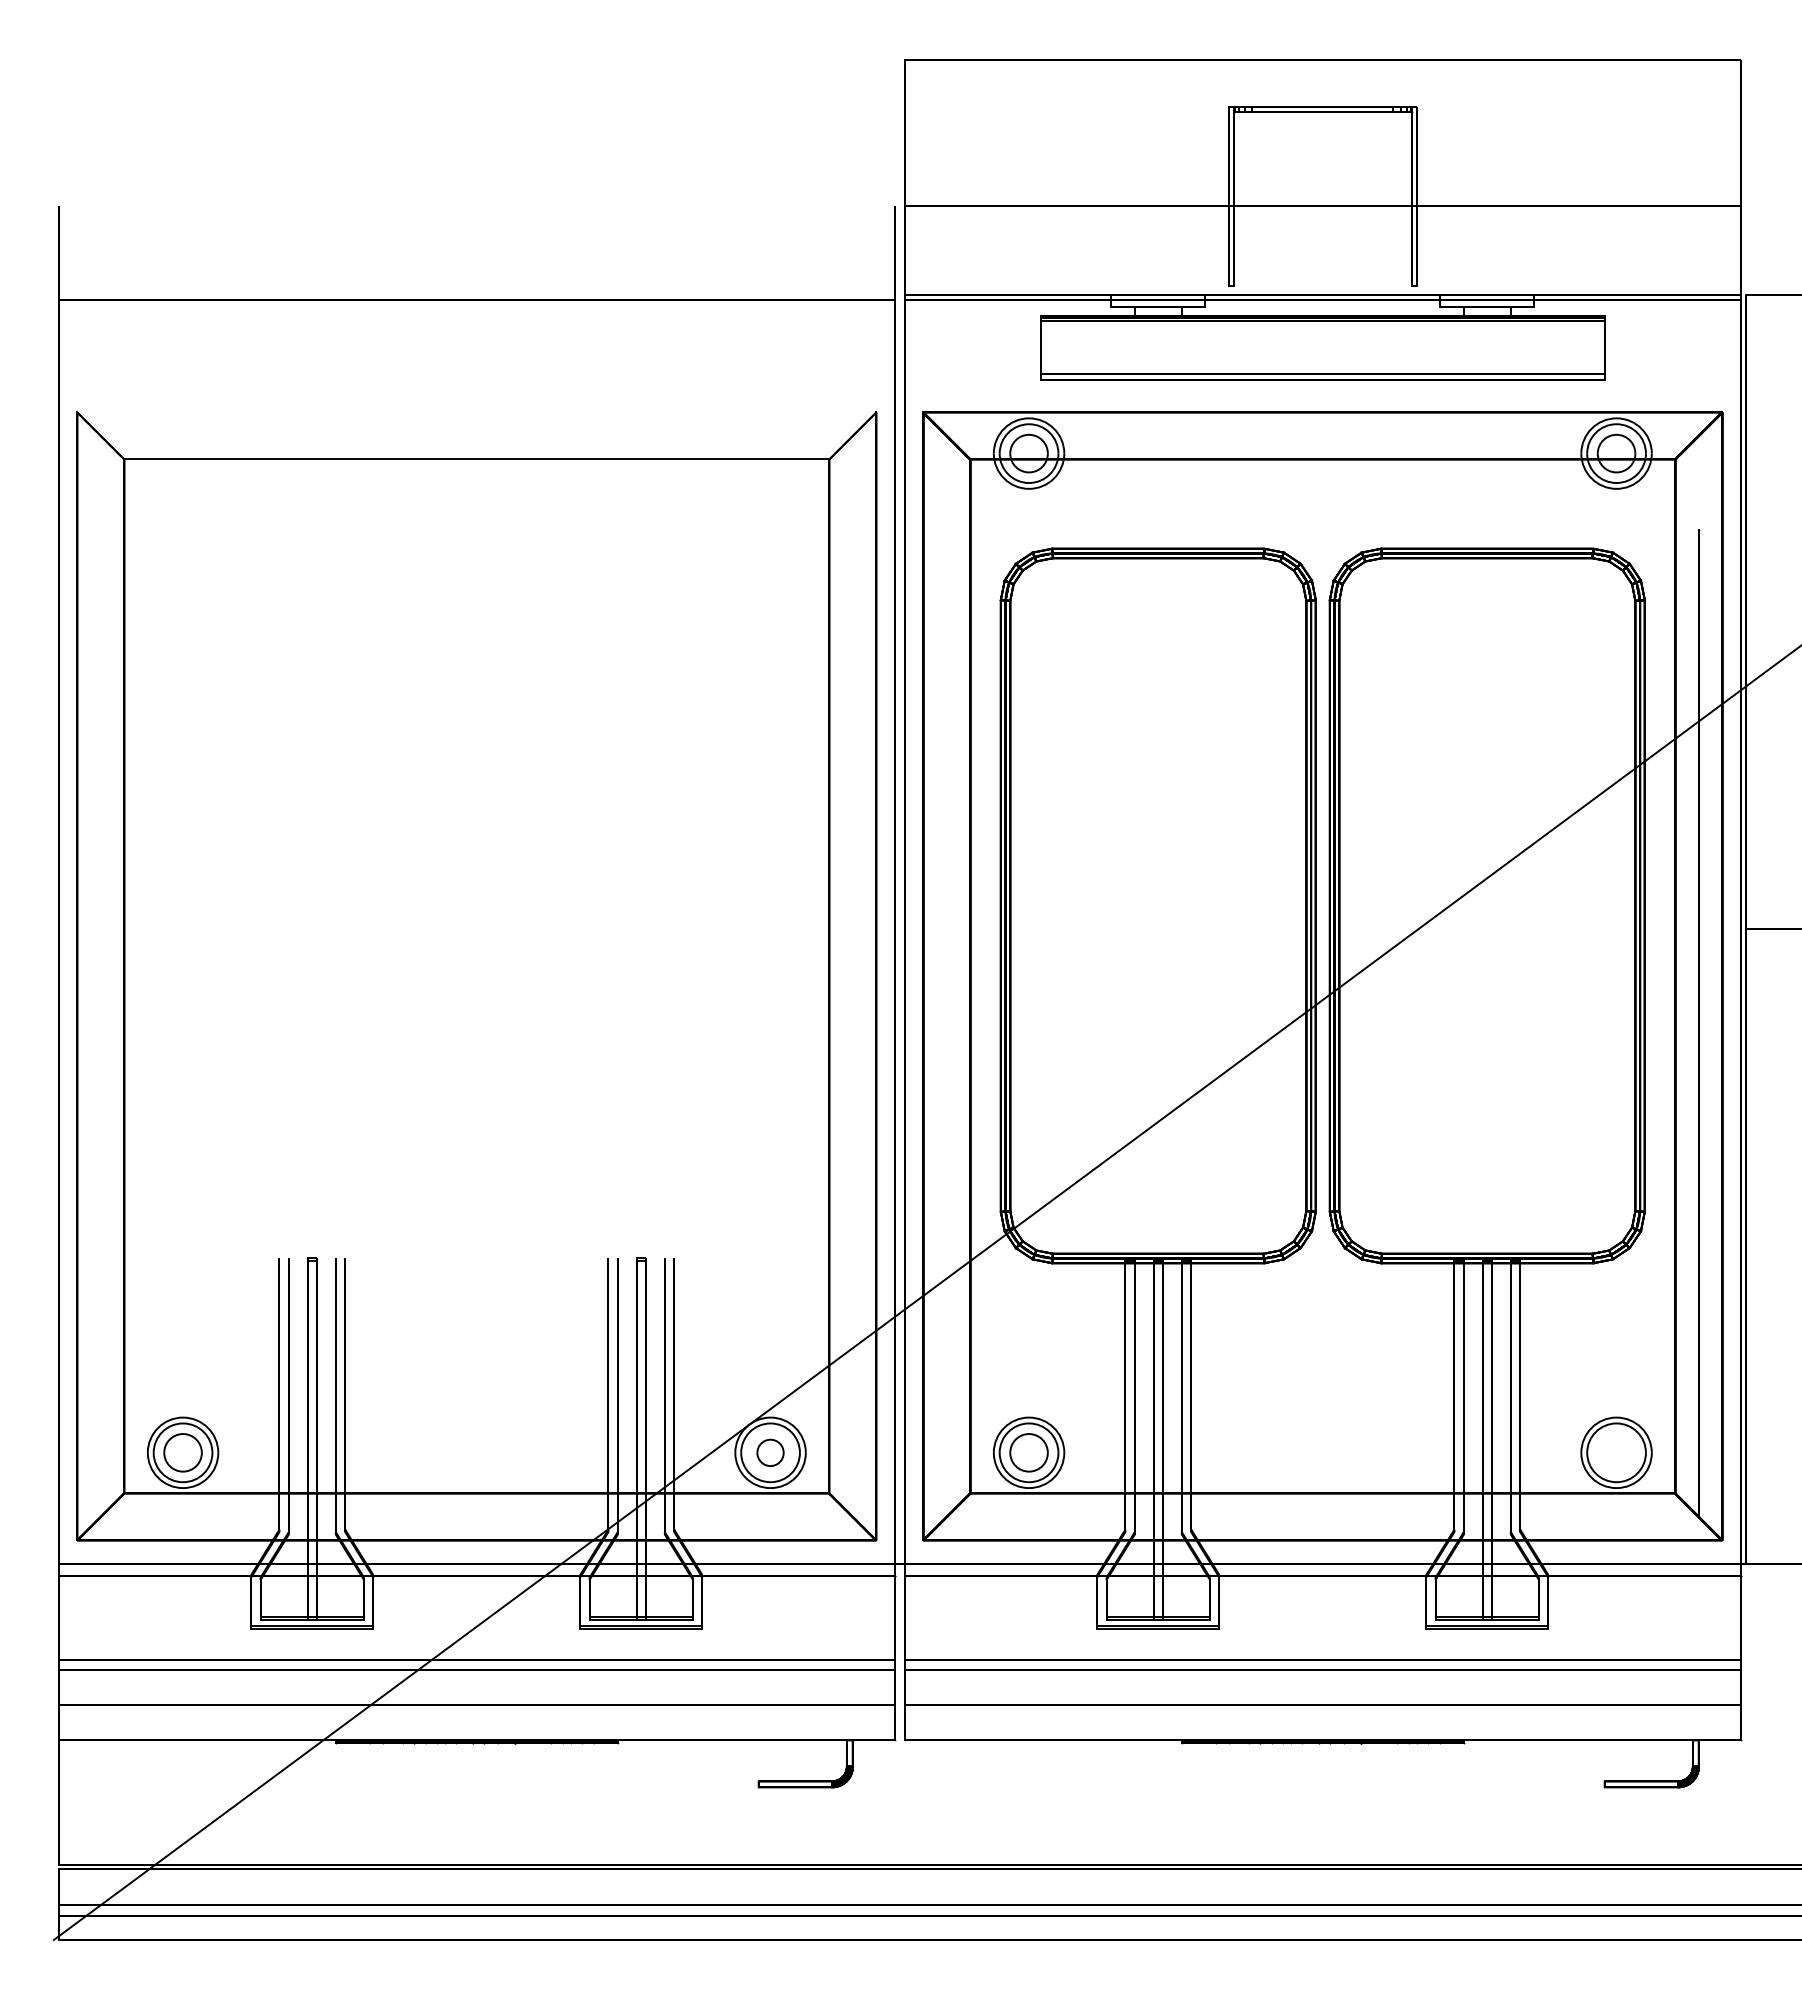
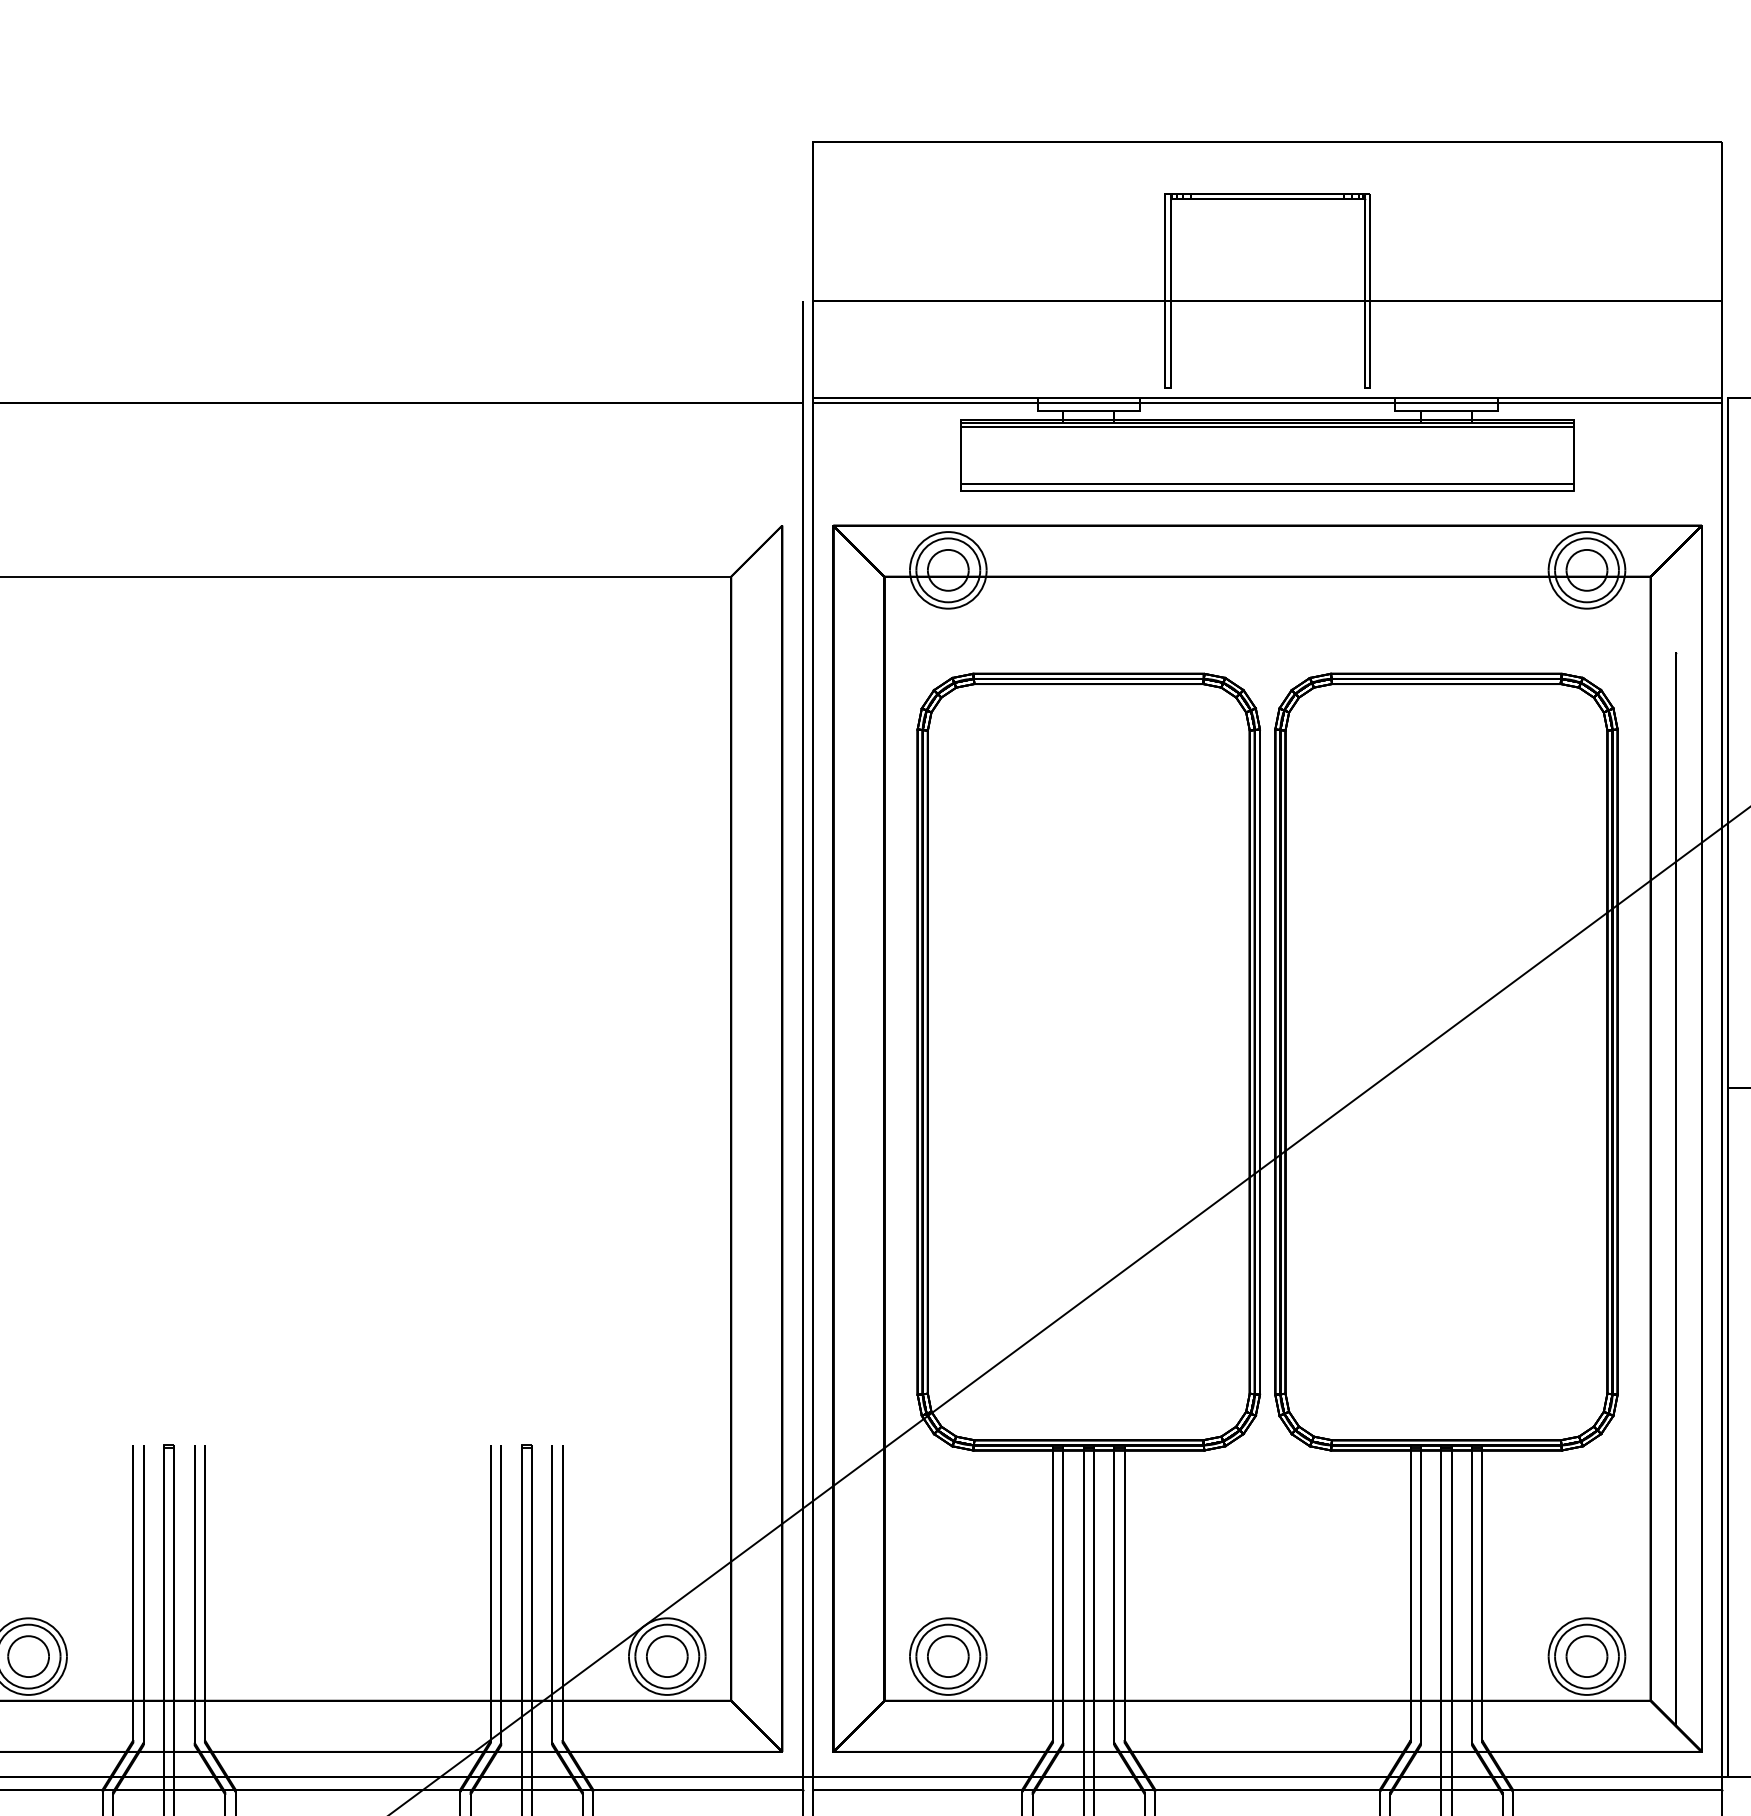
part: (770, 1452) -> (667, 1656), size x1.43
part: (1616, 1452) -> (1586, 1656), added

